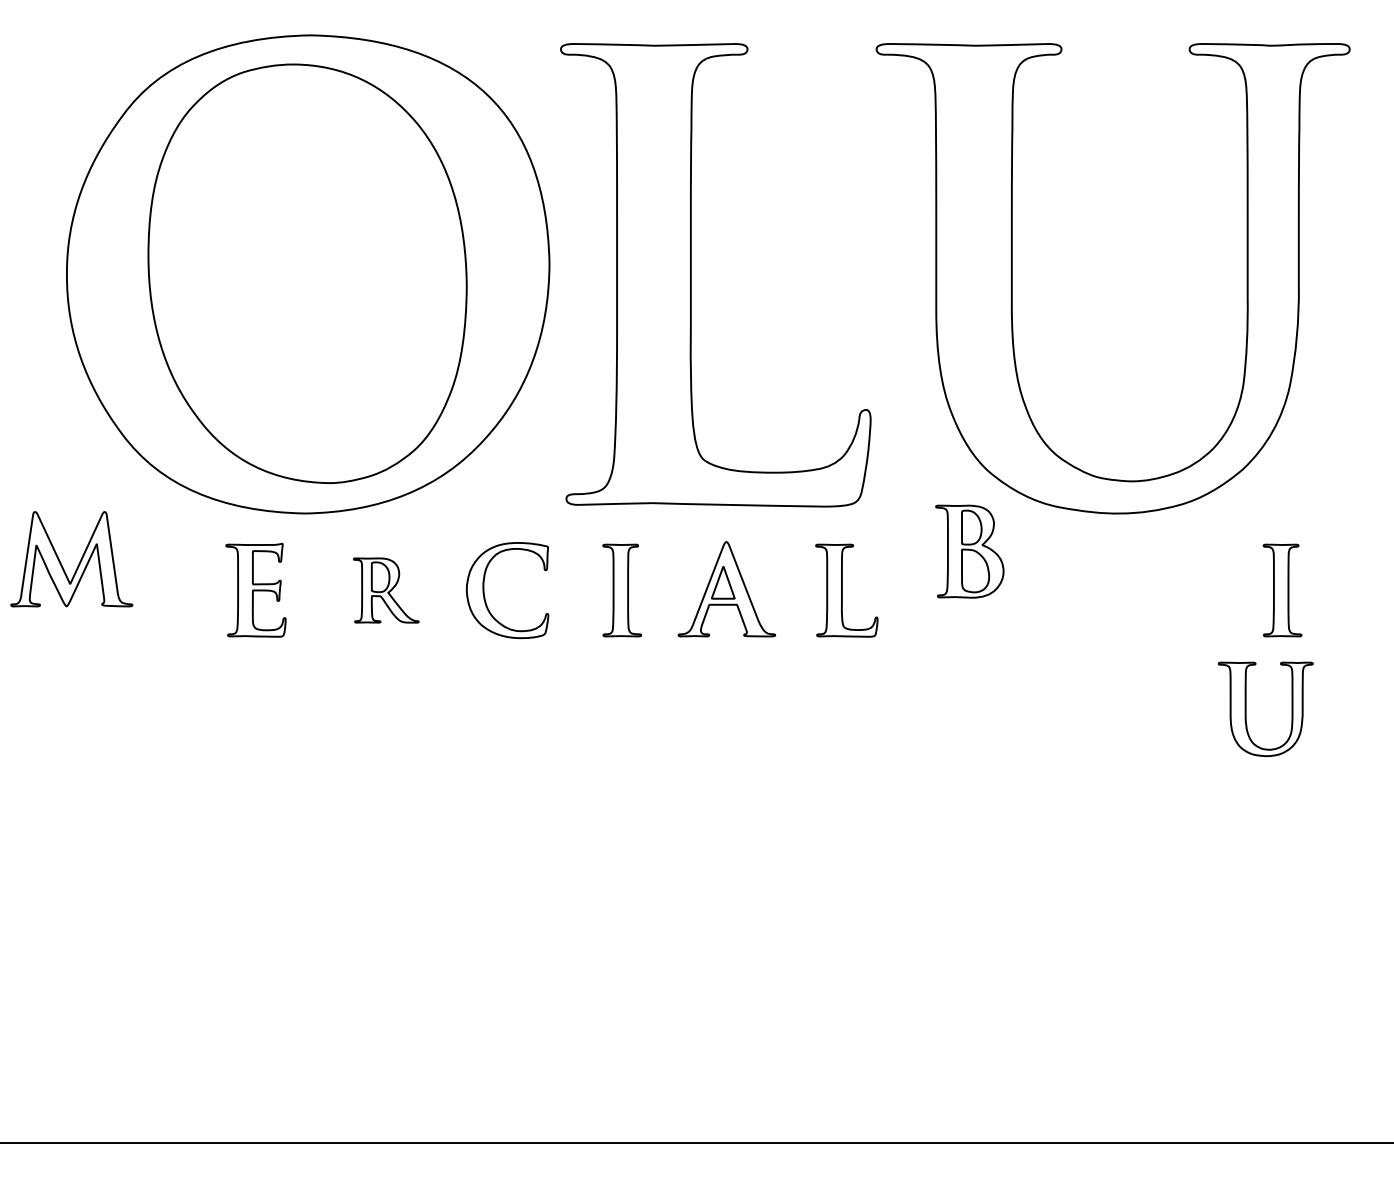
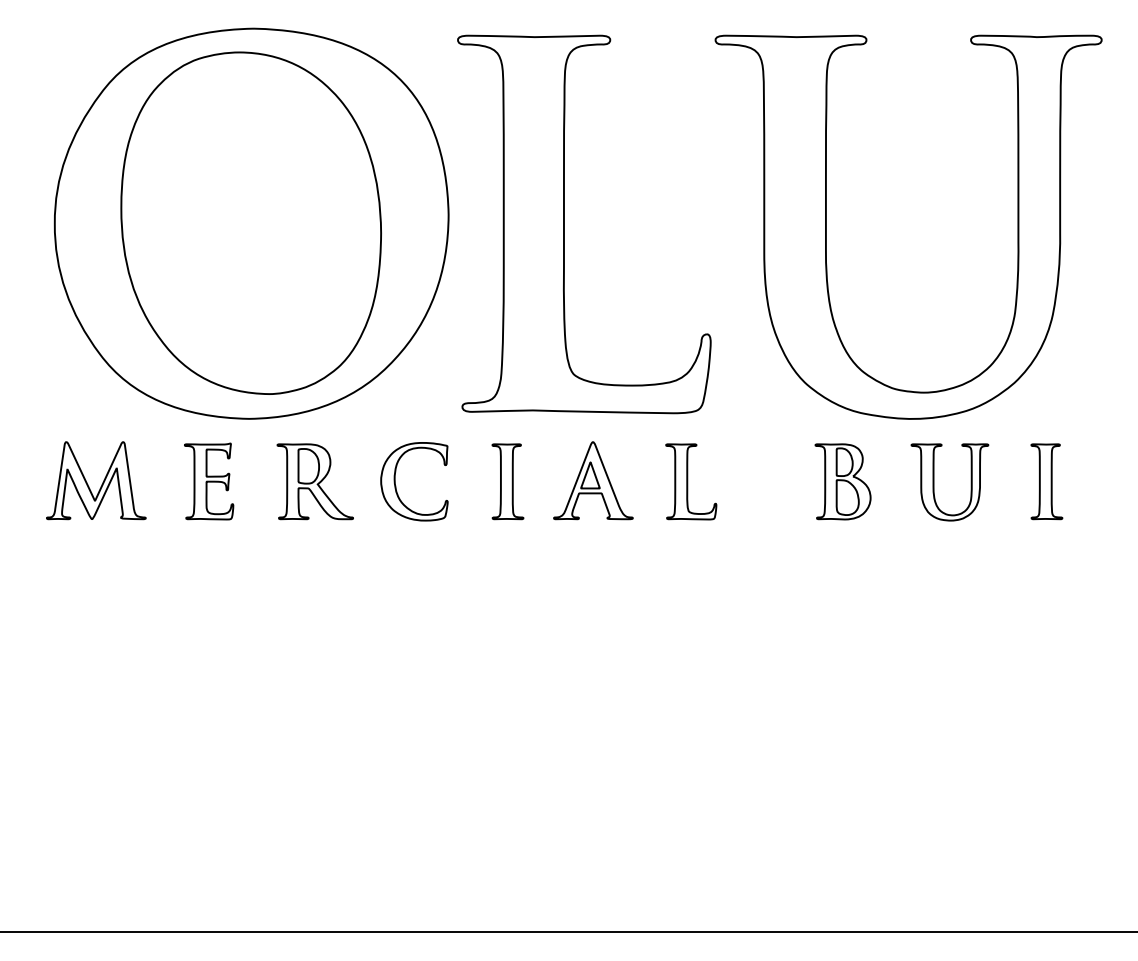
part: (969, 551) -> (842, 481), moved
part: (78, 563) -> (101, 484), moved
part: (386, 590) -> (315, 481), size x1.43
part: (1246, 708) -> (934, 481), moved

